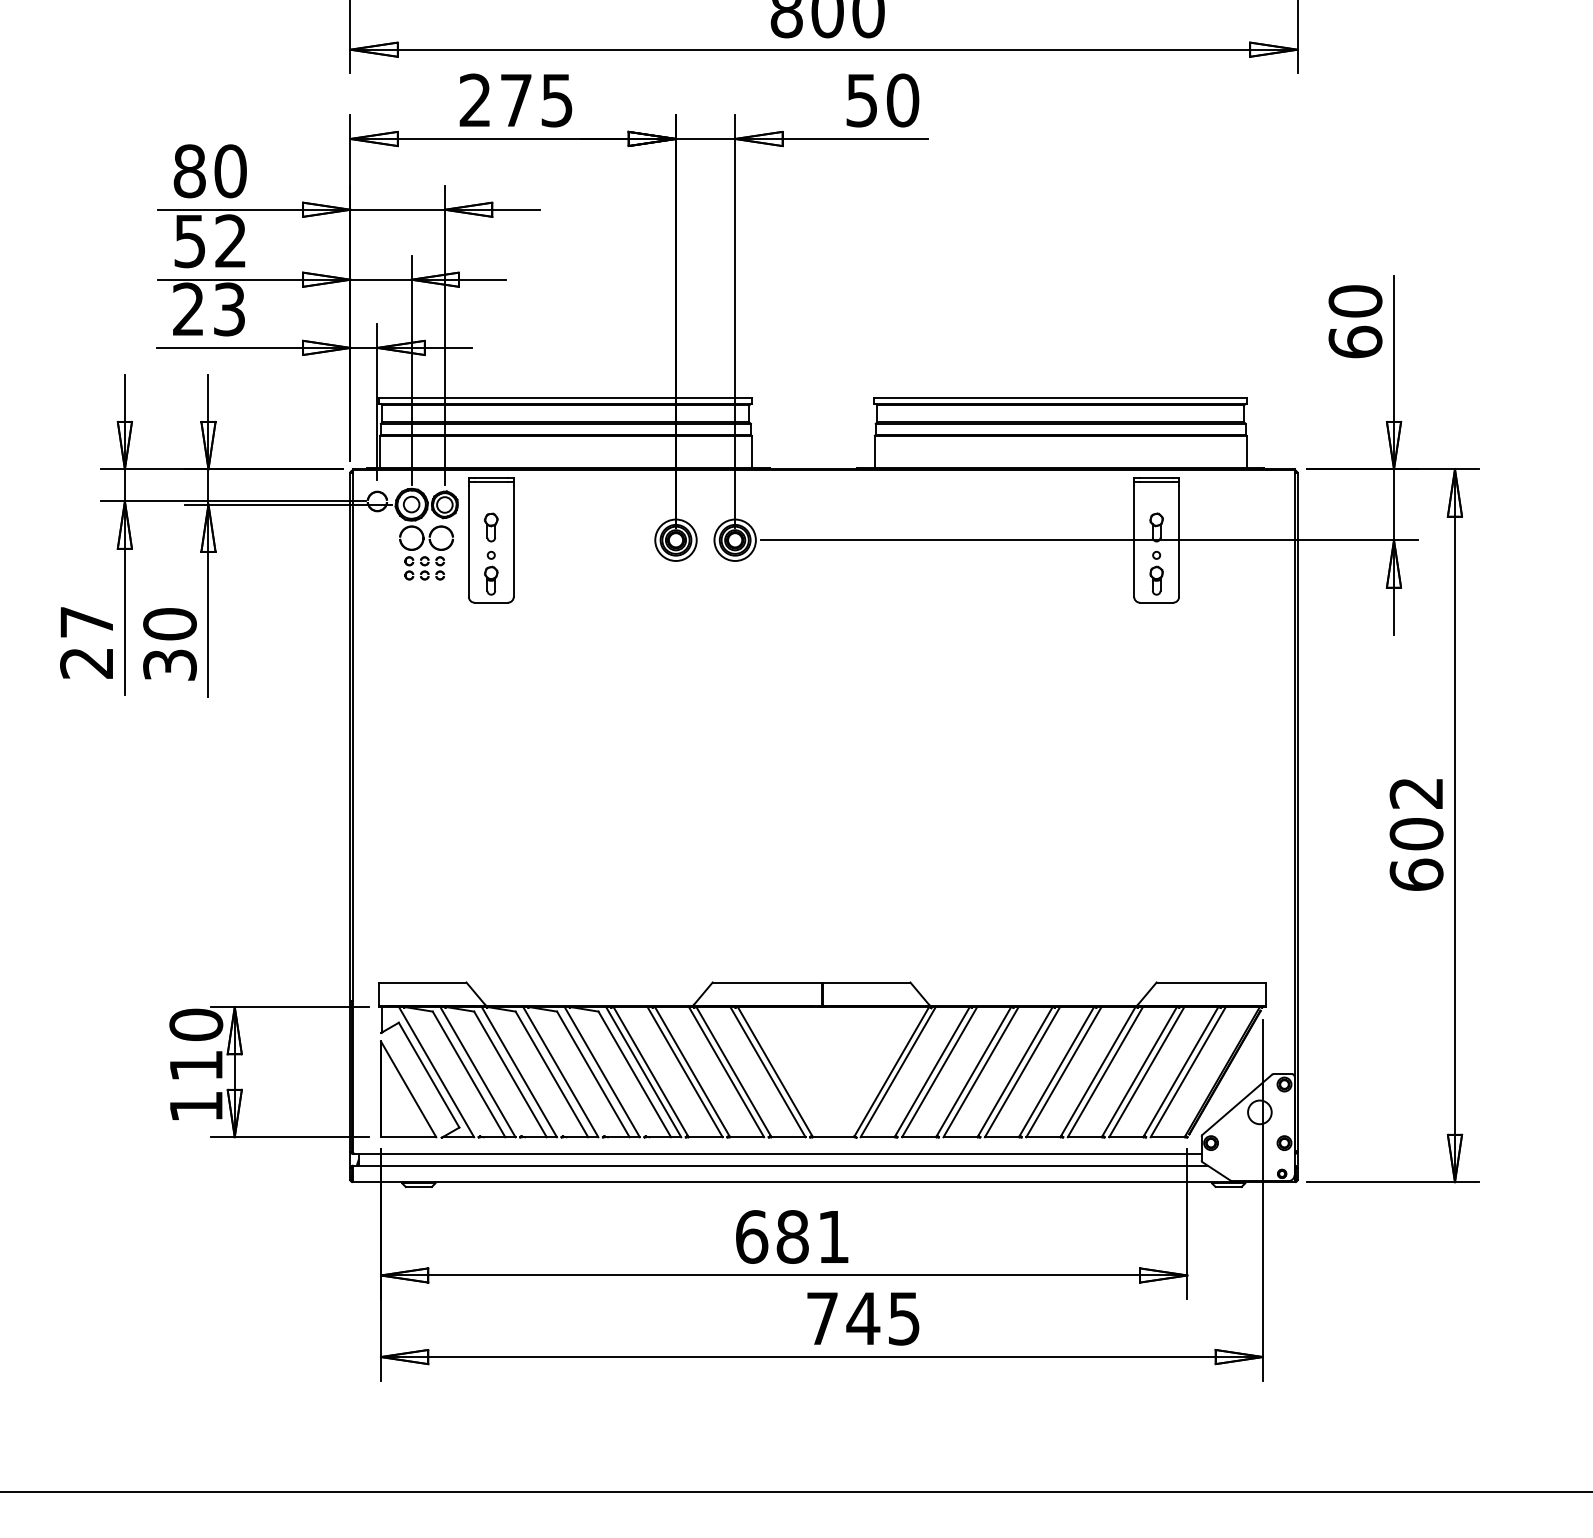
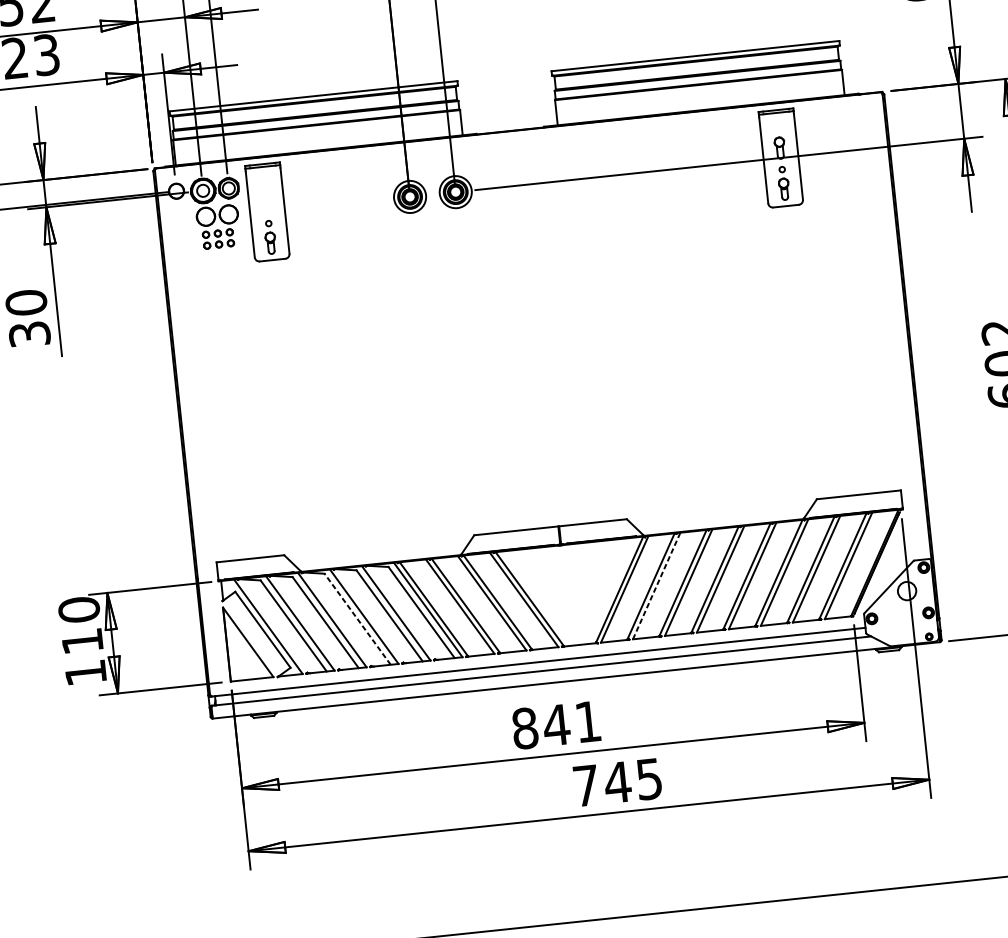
part: (491, 527) -> (266, 202), removed
line: (939, 1071) -> (656, 585), solid -> dashed
line: (551, 1074) -> (357, 619), solid -> dashed
text: (772, 1236) -> (541, 726), 681 -> 841

